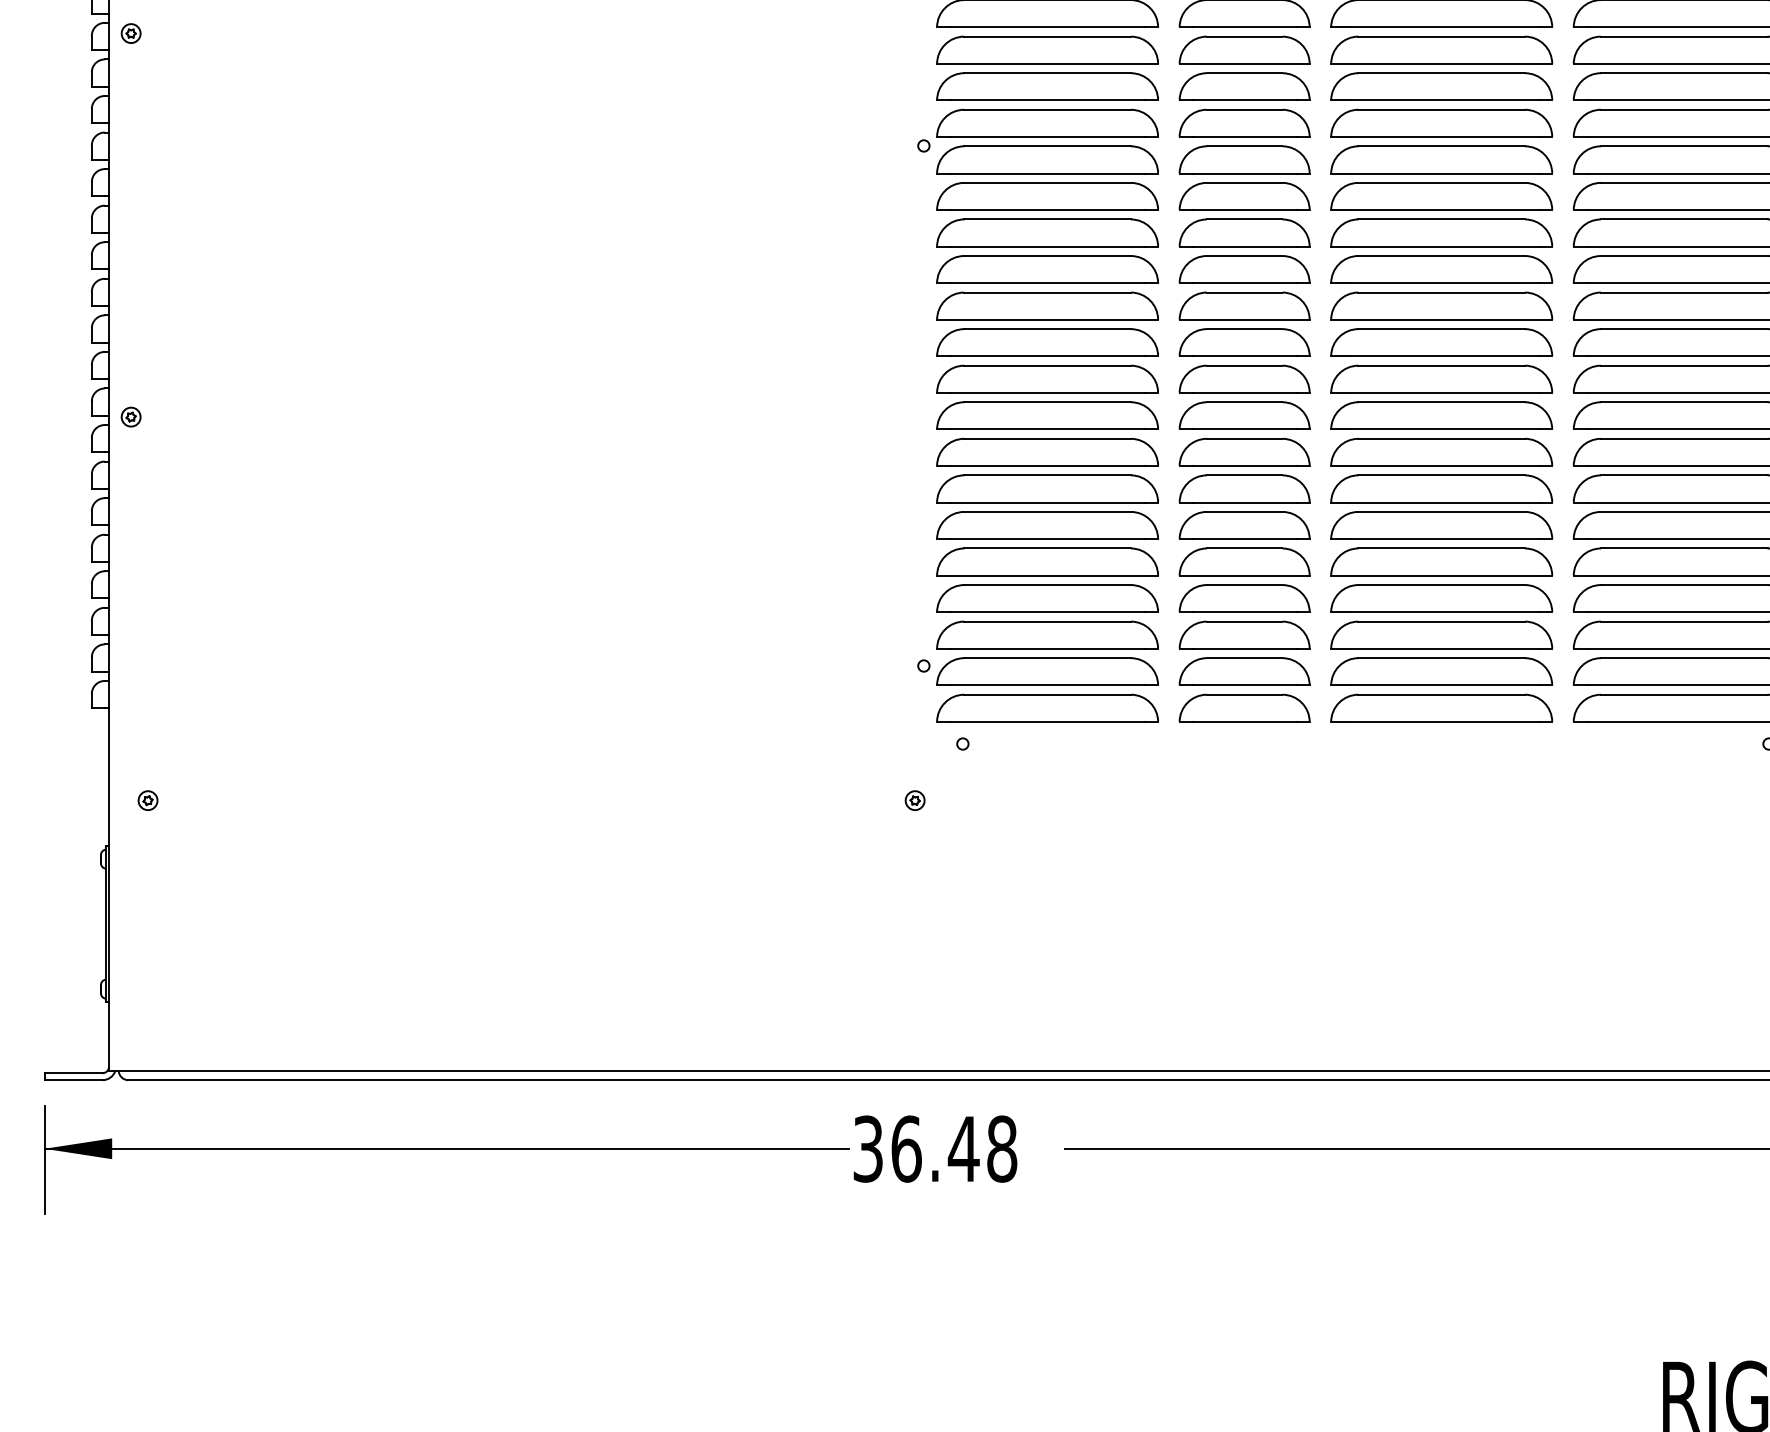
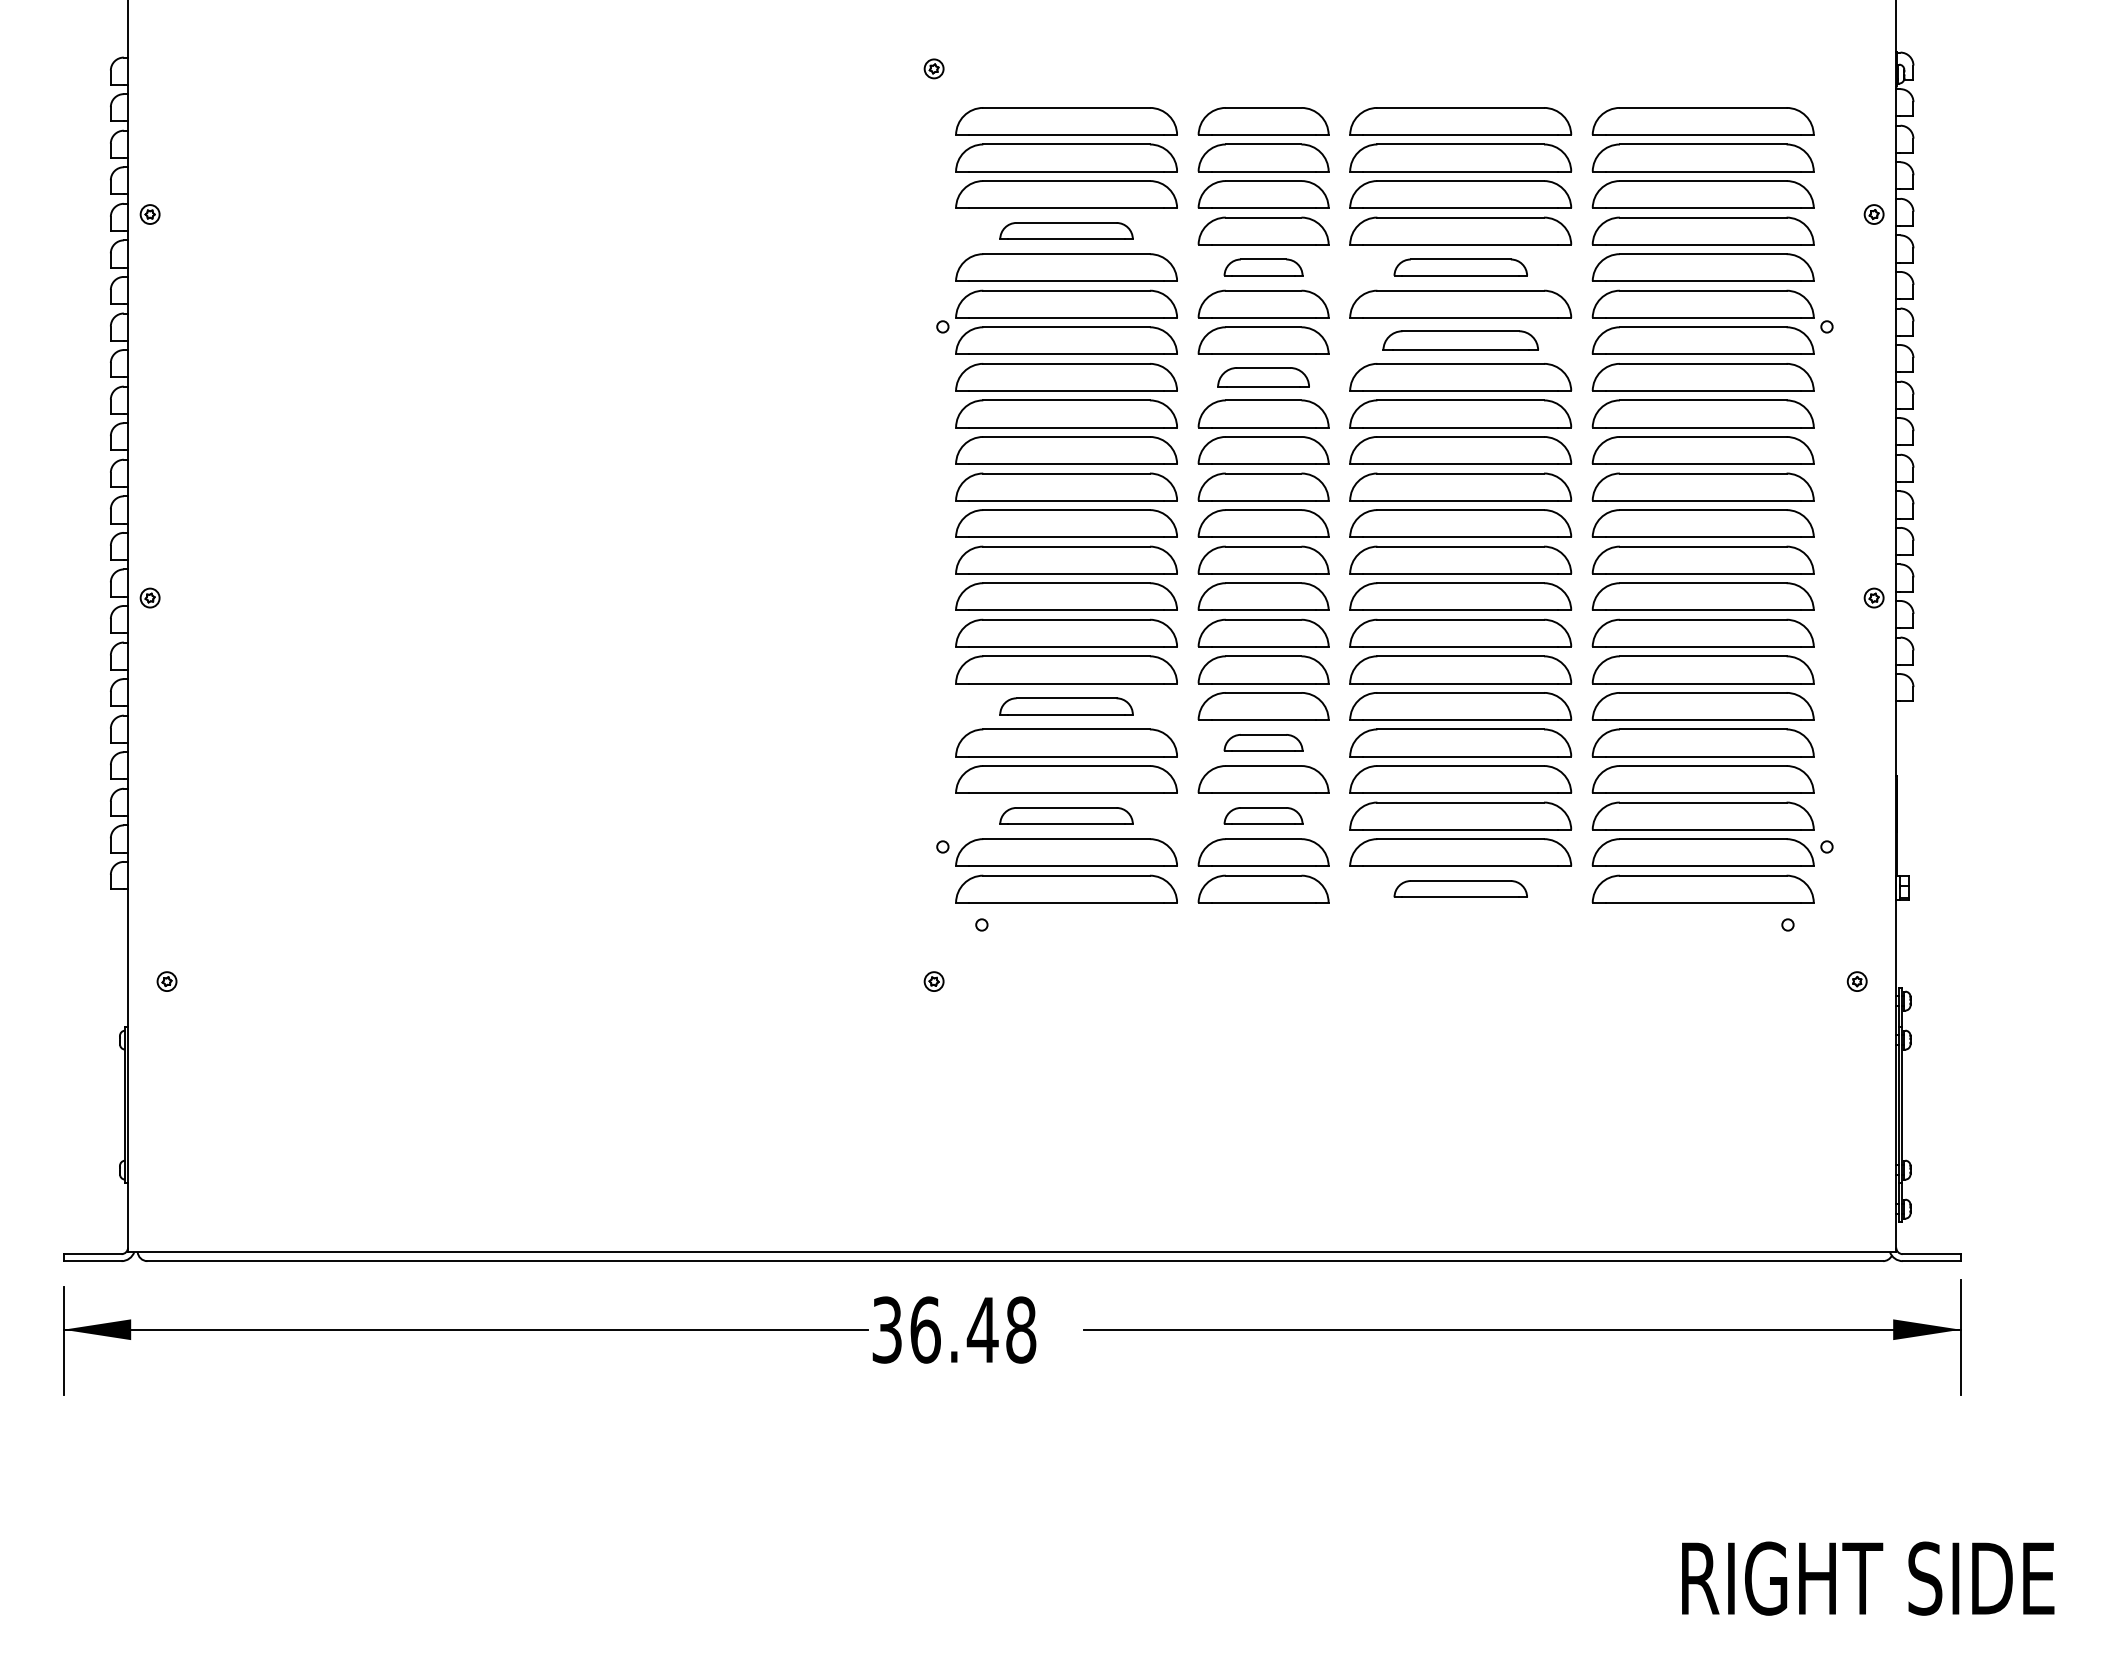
part: (1047, 49) -> (1066, 230), size x0.6
part: (1244, 86) -> (1263, 267), size x0.6
part: (1441, 86) -> (1460, 267), size x0.6
part: (1441, 159) -> (1460, 340), size x0.7
part: (1244, 196) -> (1263, 377), size x0.7
part: (1047, 525) -> (1066, 706), size x0.6
part: (1244, 561) -> (1263, 742), size x0.6
part: (1047, 634) -> (1066, 815), size x0.6
part: (1244, 634) -> (1263, 815), size x0.6
part: (1441, 707) -> (1460, 888), size x0.6

